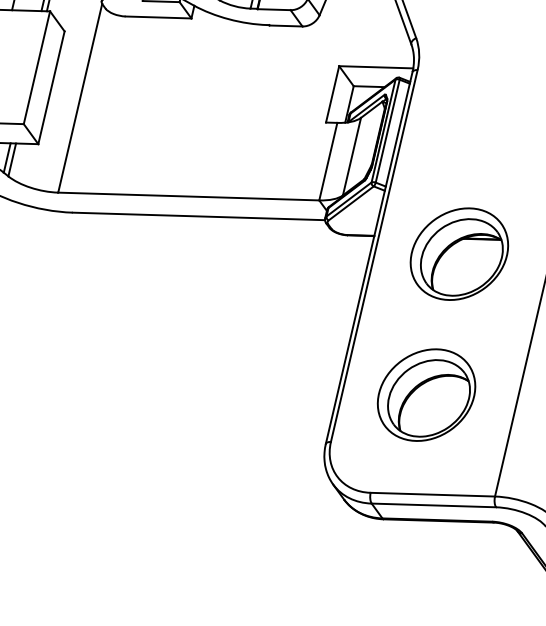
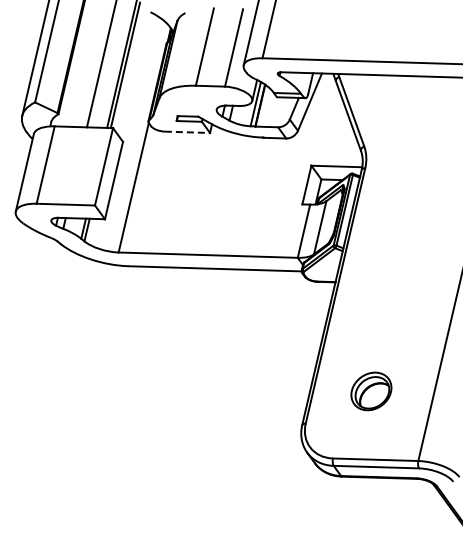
line: (158, 17) -> (187, 132), solid -> dashed
part: (458, 253) -> (393, 294), removed
part: (426, 395) -> (371, 391), size x0.6

